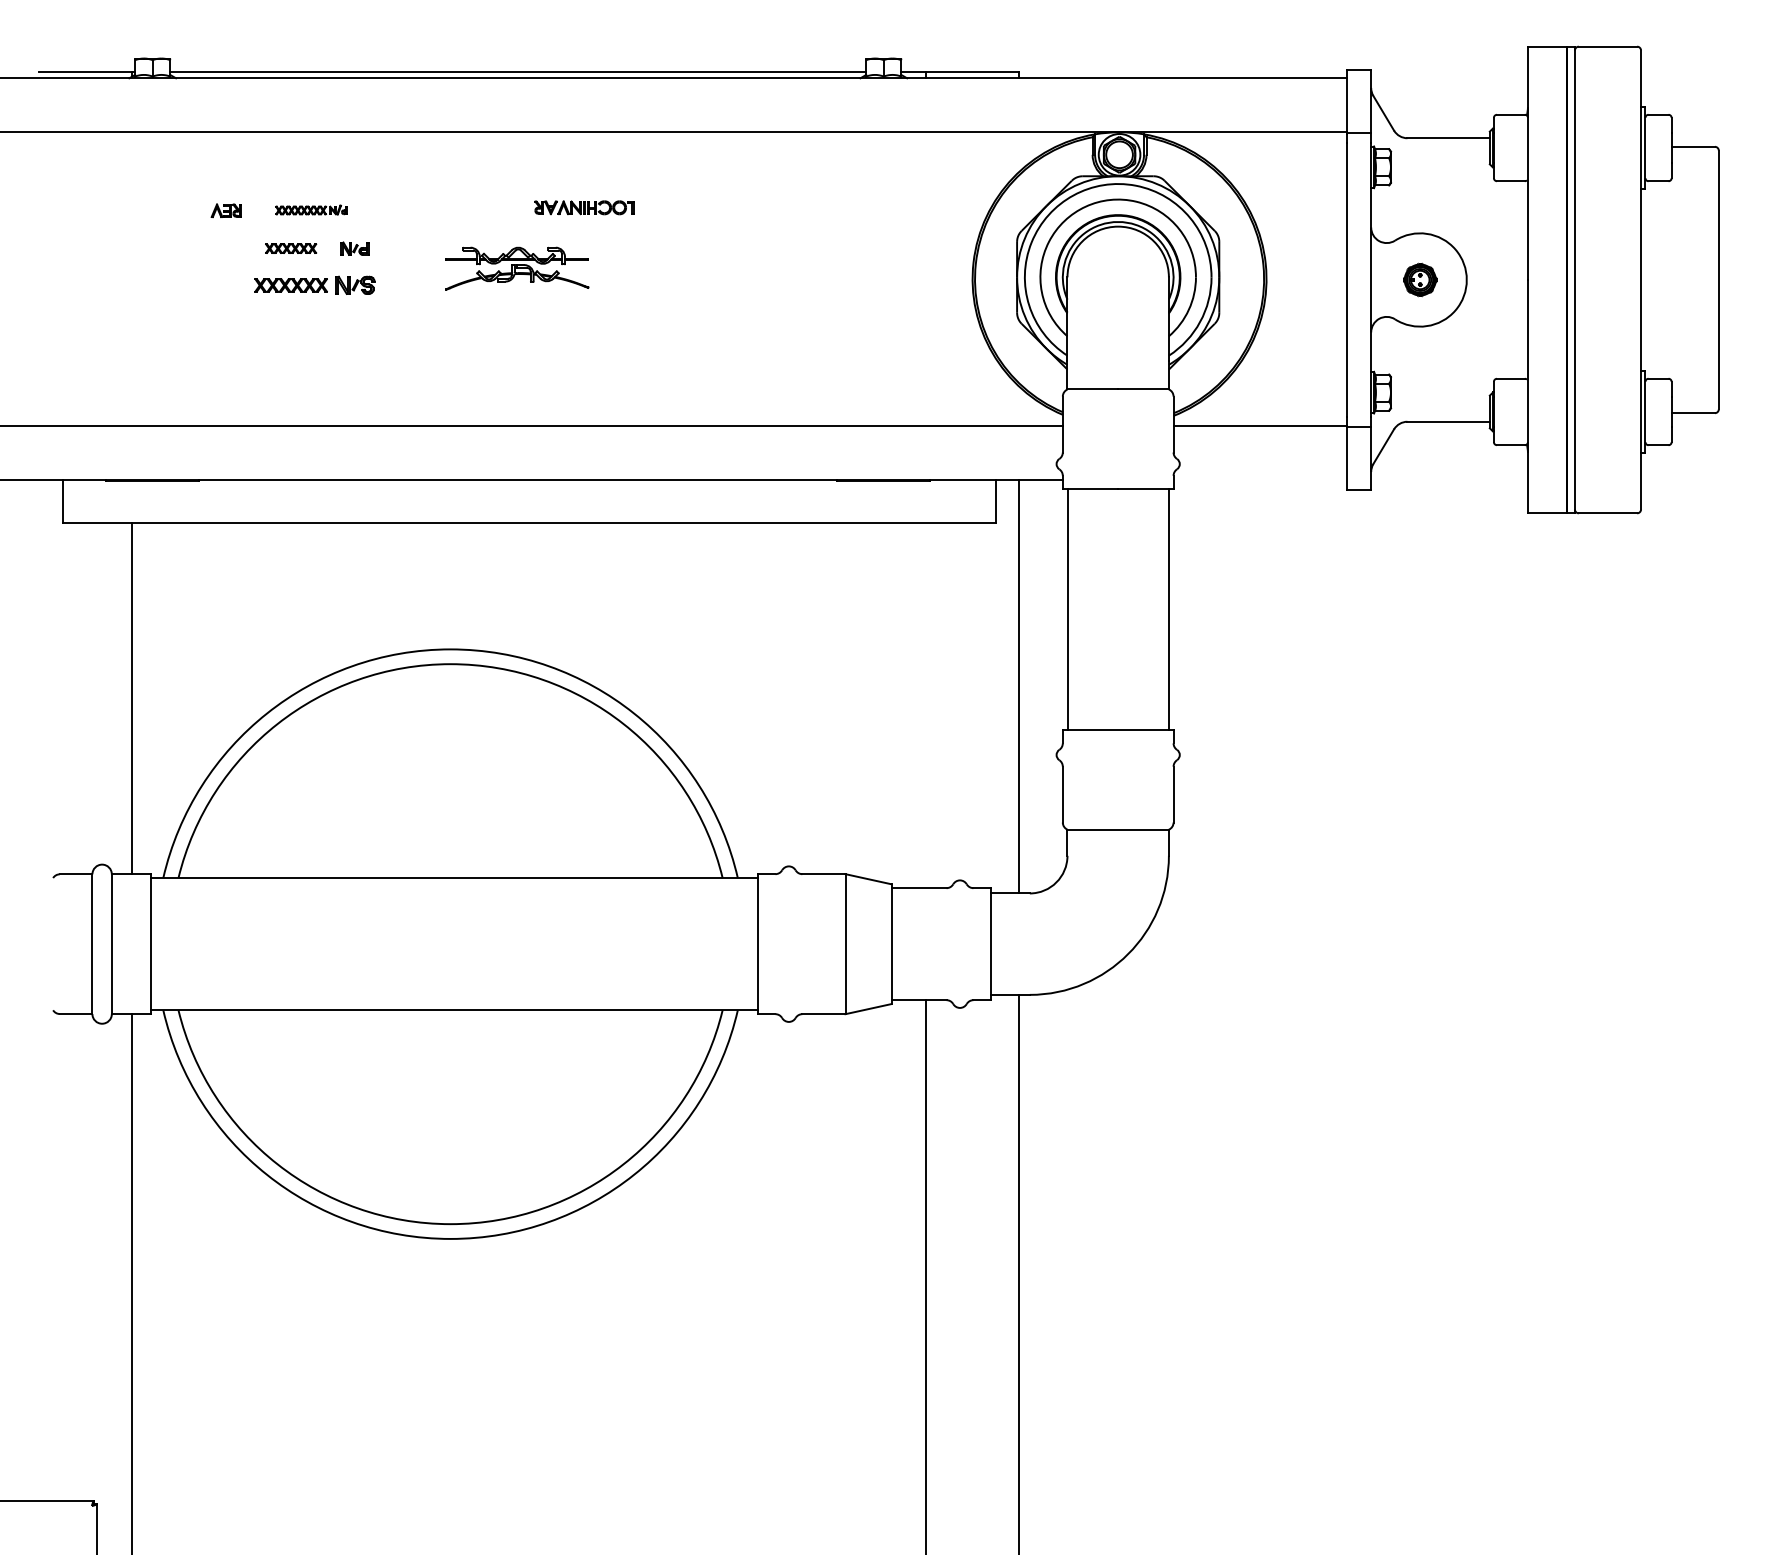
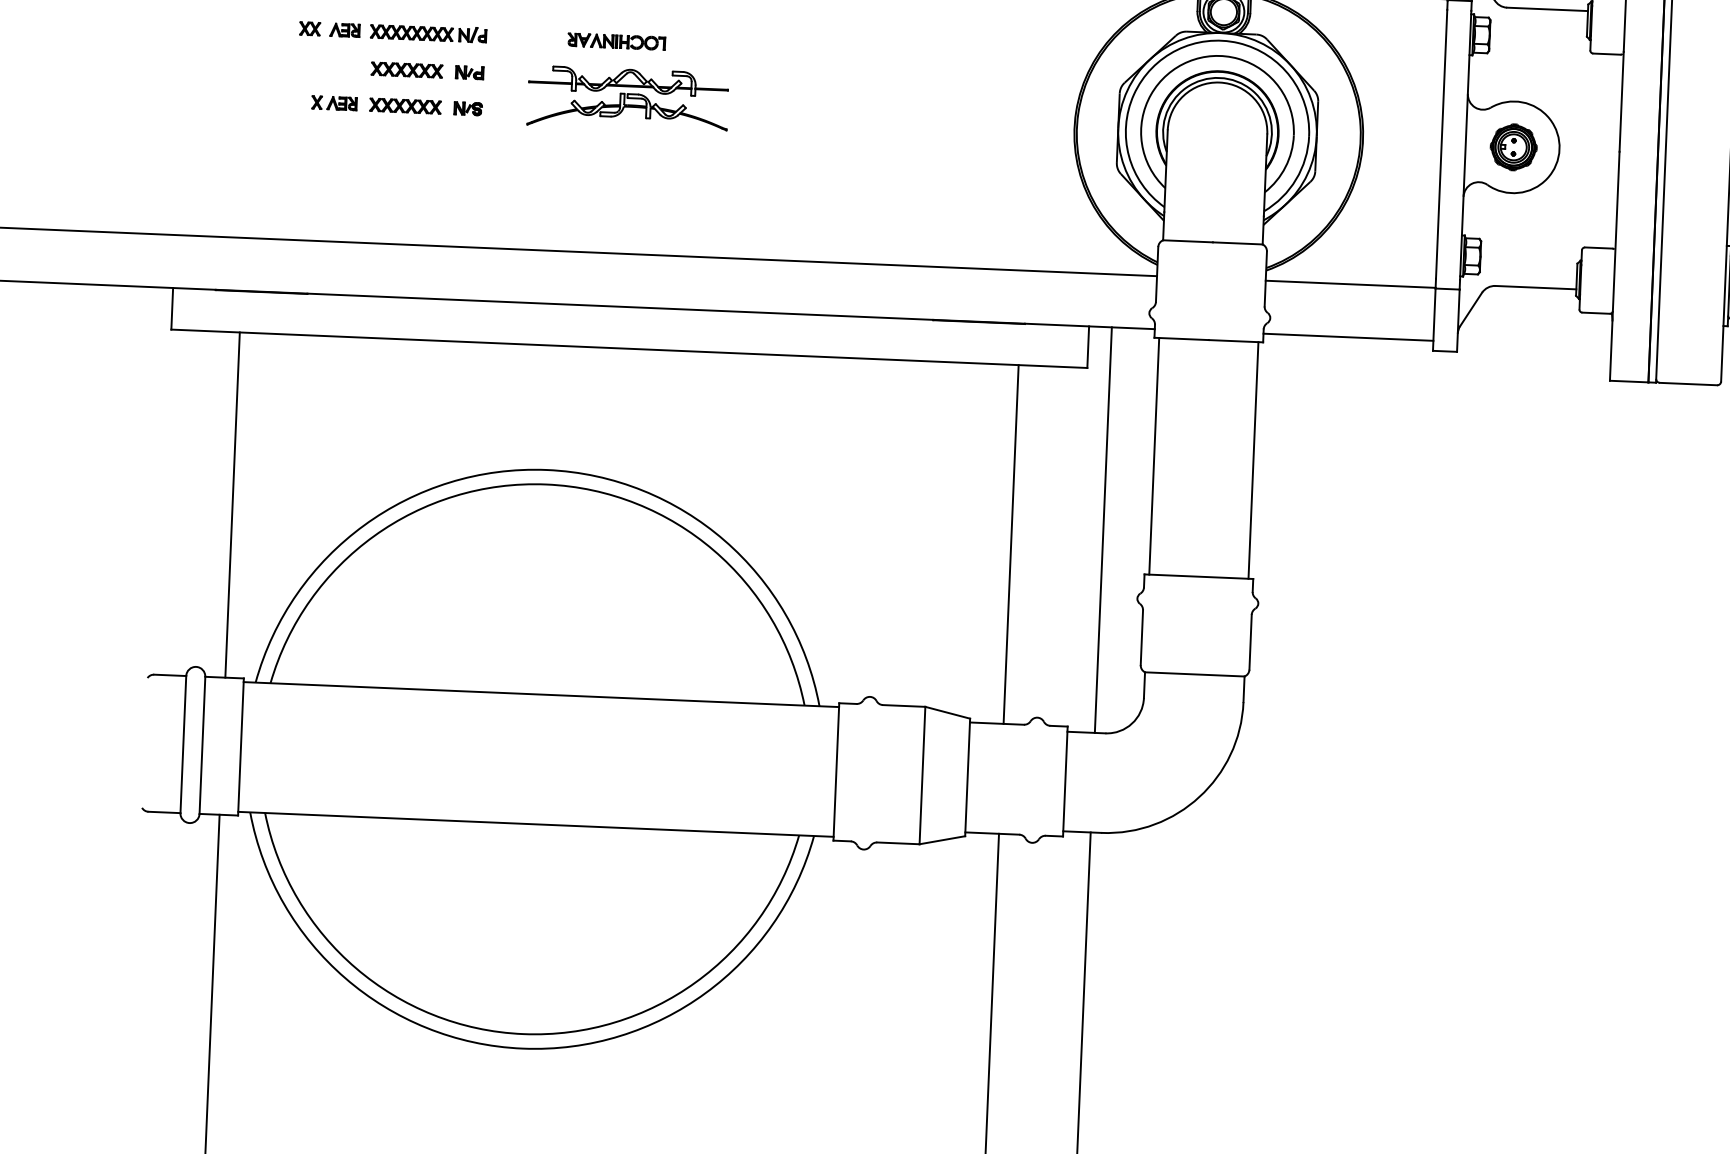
part: (584, 207) -> (616, 41), moved
part: (310, 209) -> (427, 32), size x1.67
part: (190, 210) -> (309, 28), added
part: (290, 248) -> (406, 69), size x1.43
part: (517, 268) -> (628, 98), size x1.43
part: (1420, 279) -> (1514, 146), size x1.43
part: (218, 285) -> (334, 103), added
part: (354, 285) -> (467, 108), size x0.71
line: (1259, 480) -> (1347, 337), added
line: (925, 705) -> (1010, 544), added

